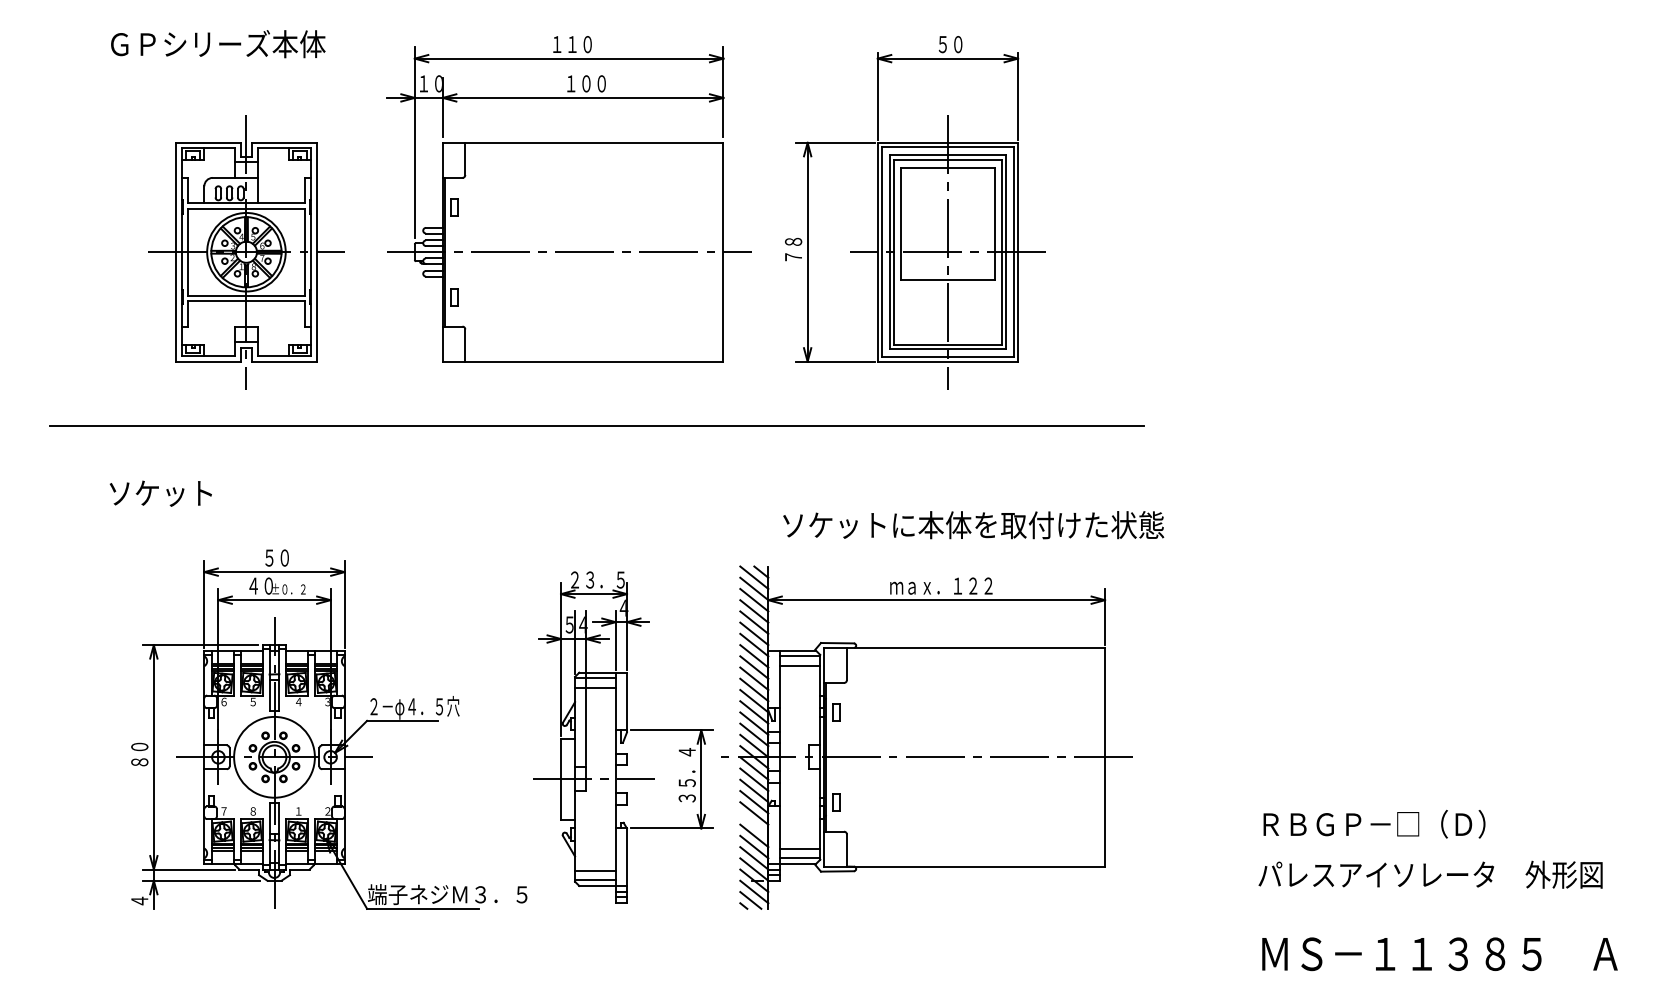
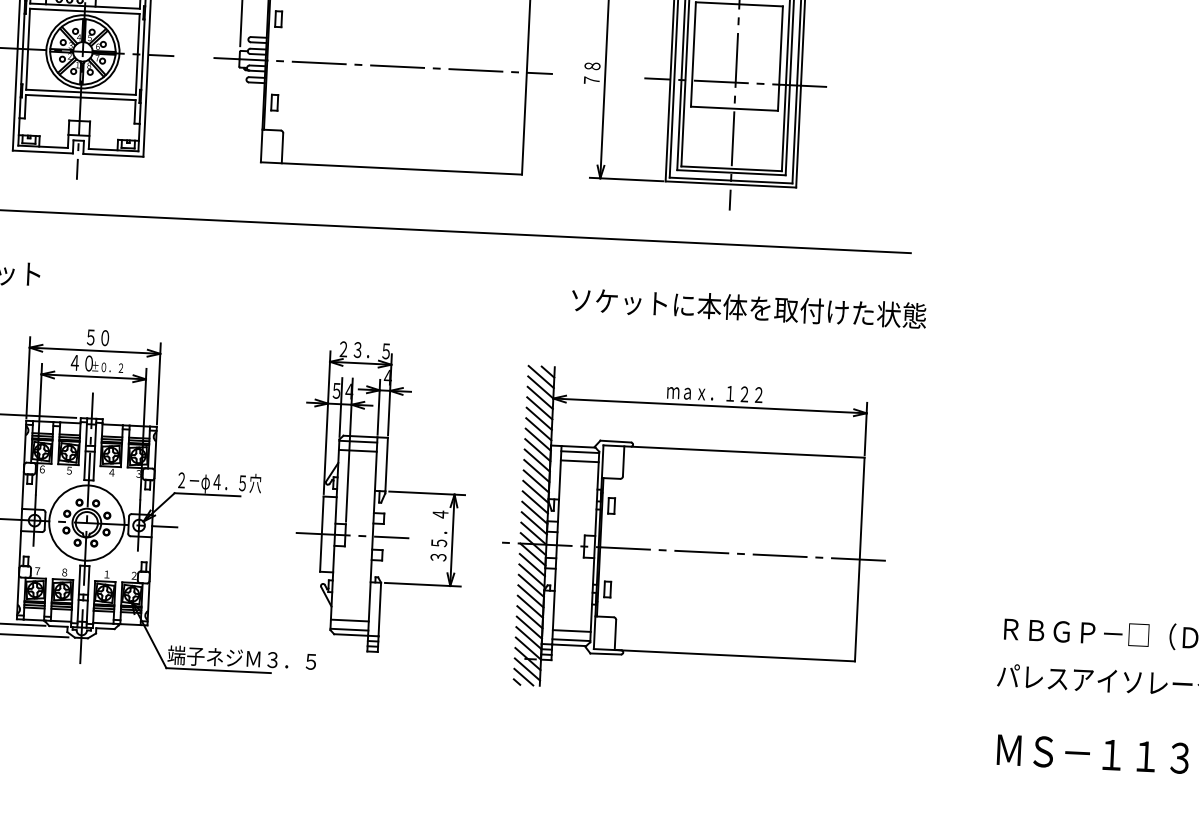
text: (973, 525) -> (748, 308), moved
part: (623, 737) -> (381, 497), moved
line: (754, 824) -> (530, 606), added

